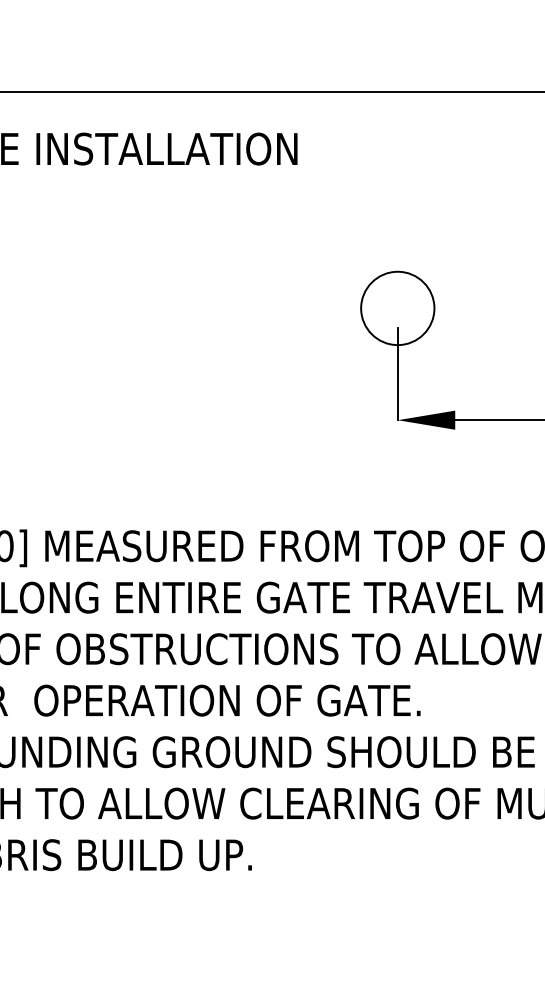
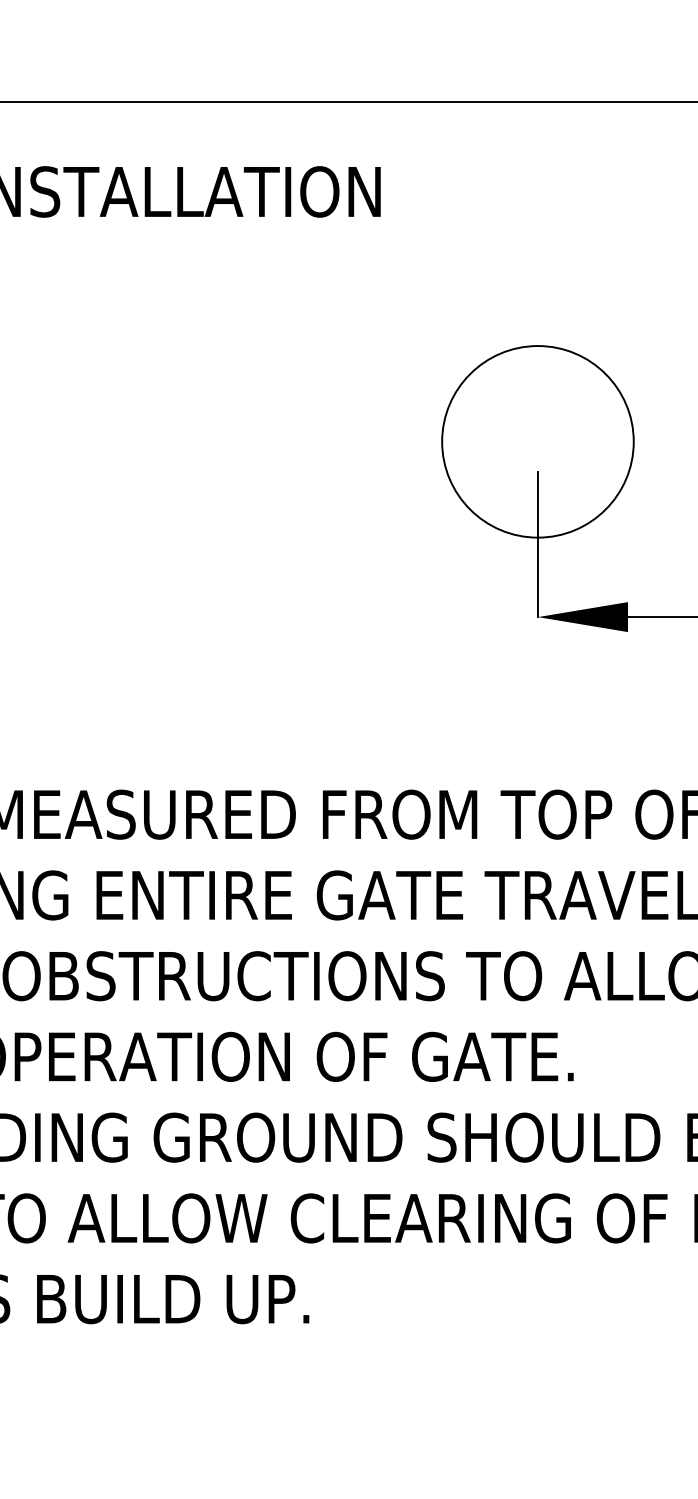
circle: (397, 308) -> (537, 441), size x1.67

